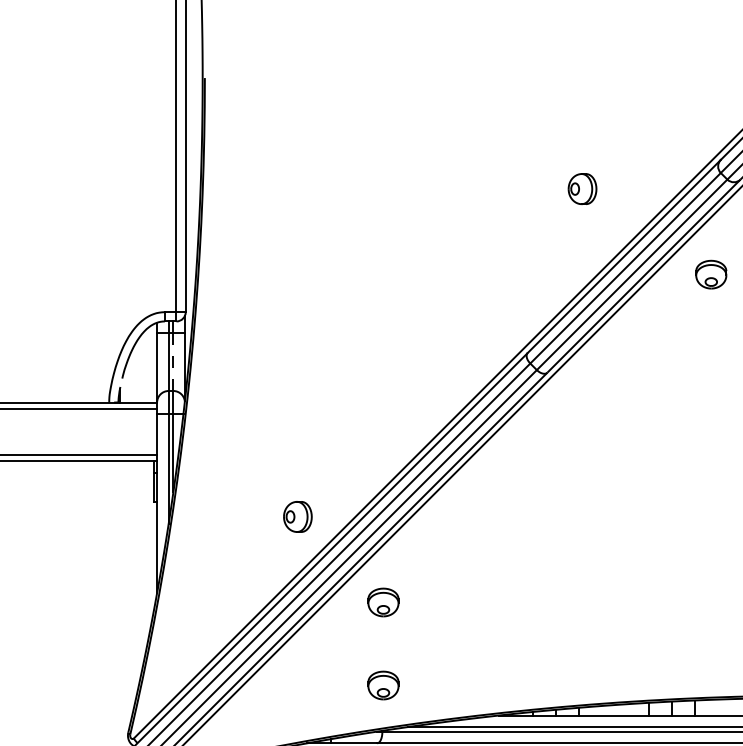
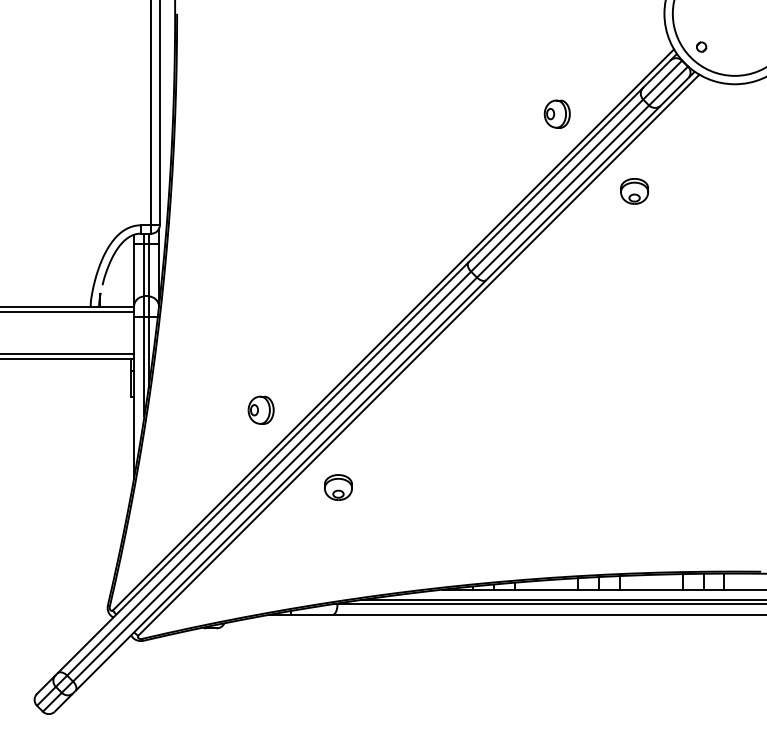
part: (581, 188) -> (556, 113), moved
line: (173, 361) -> (148, 269), dashed -> solid
part: (383, 685) -> (338, 562), removed

